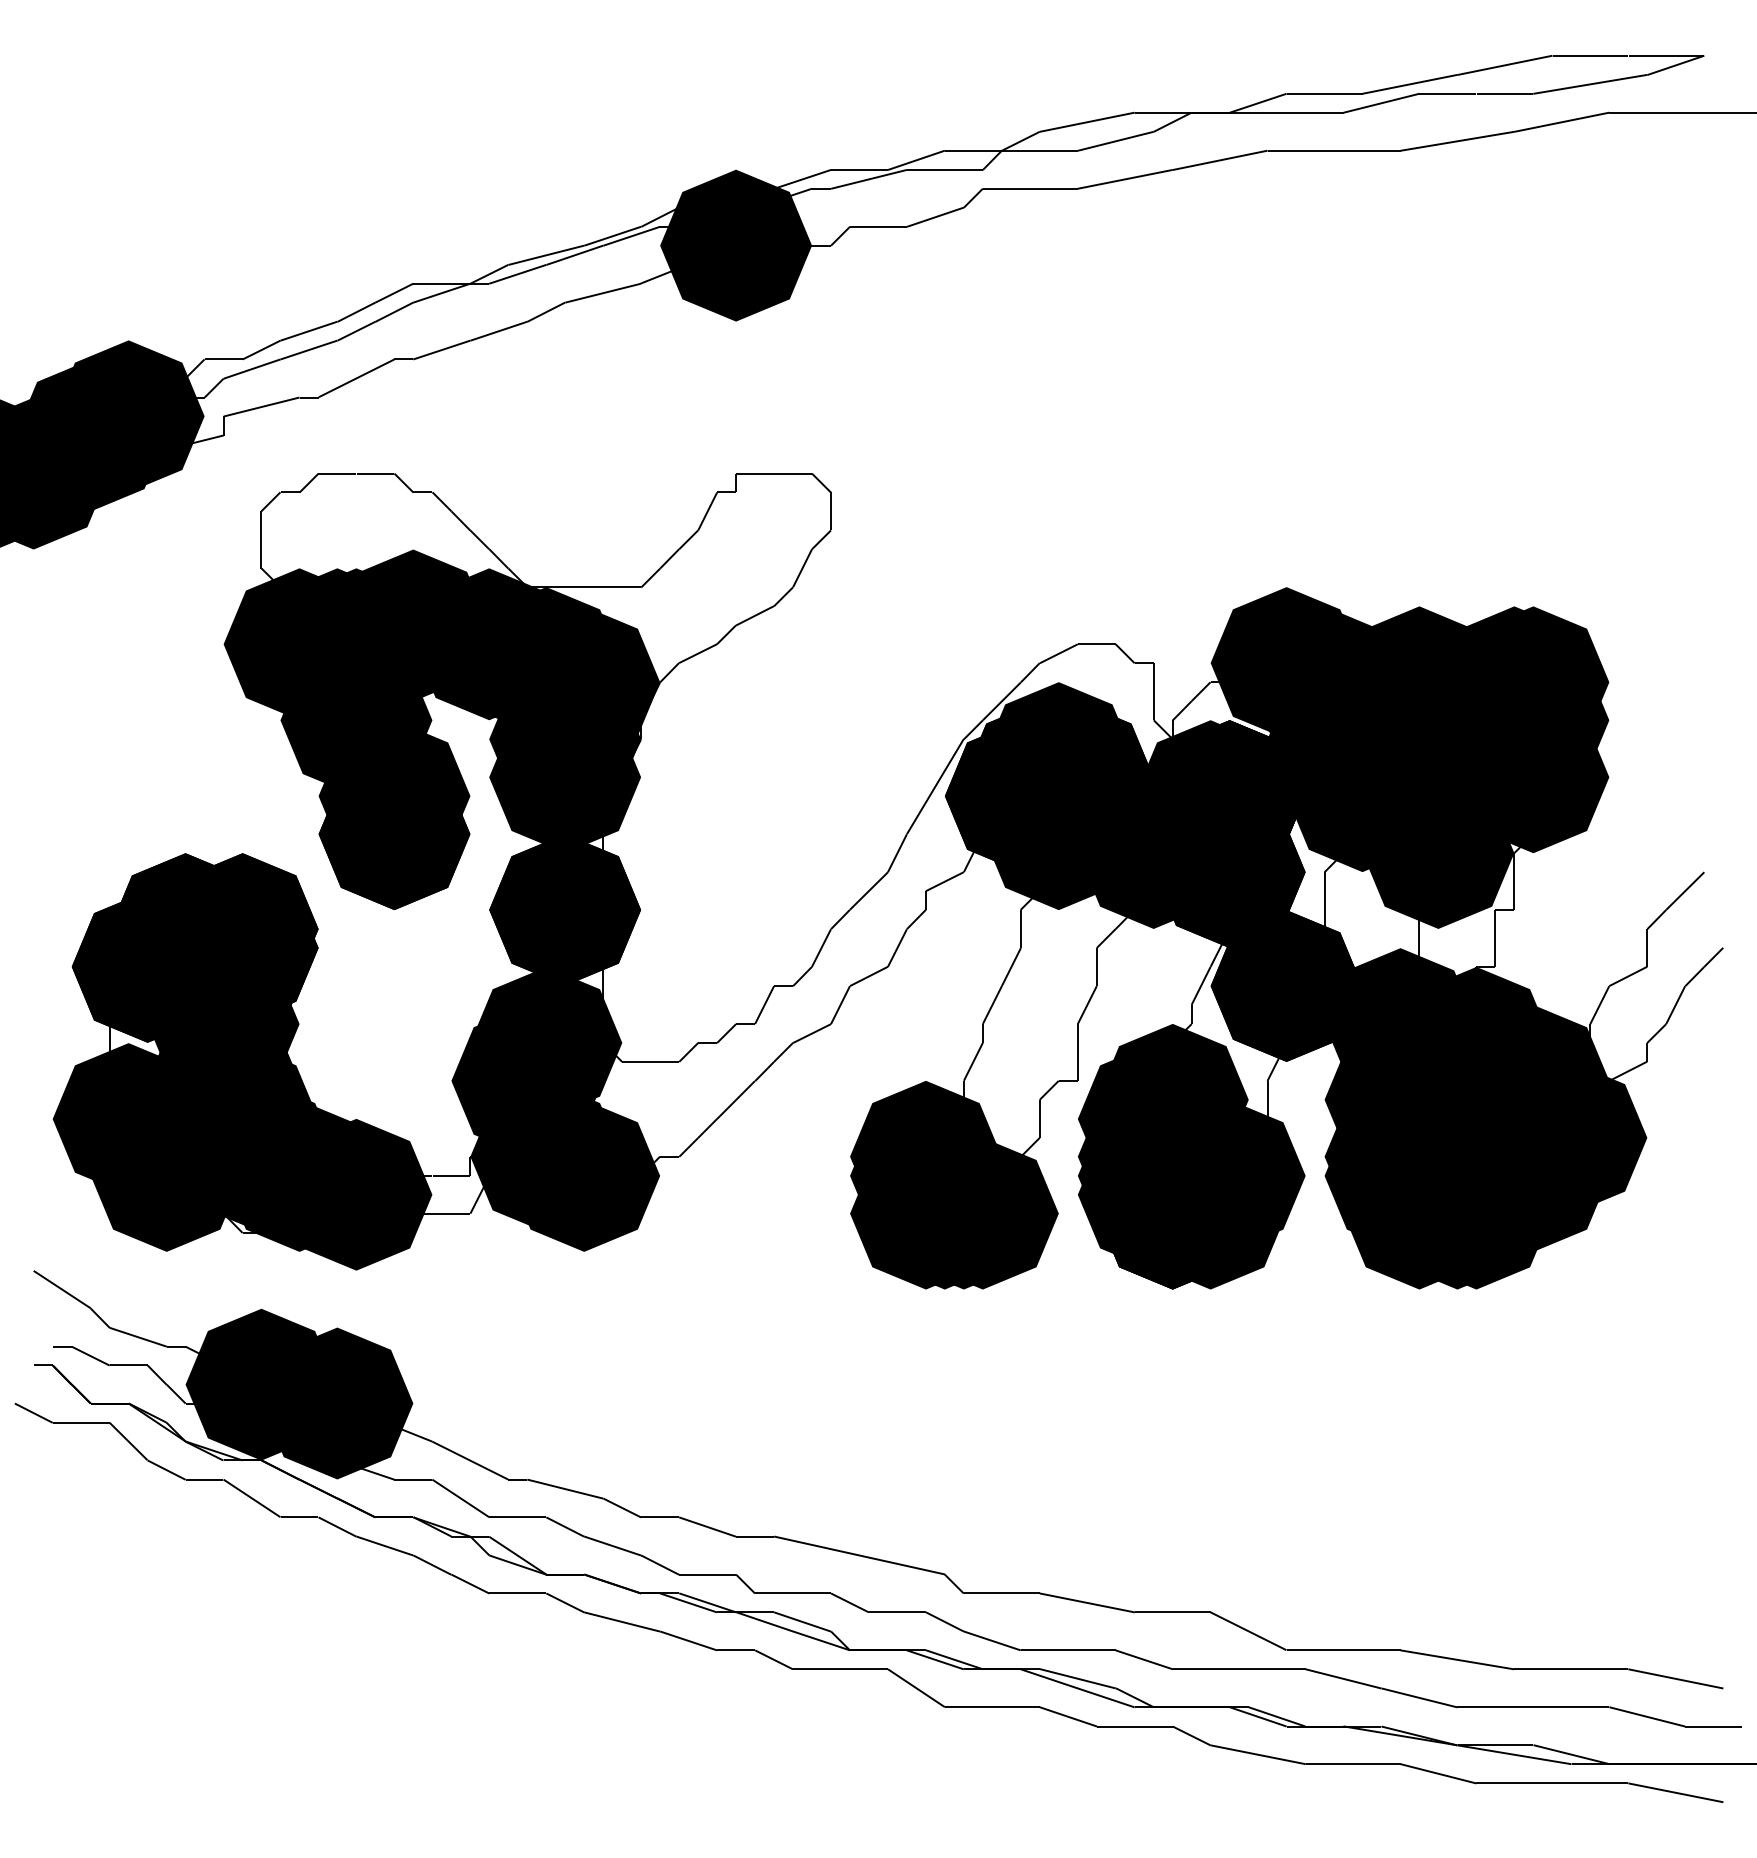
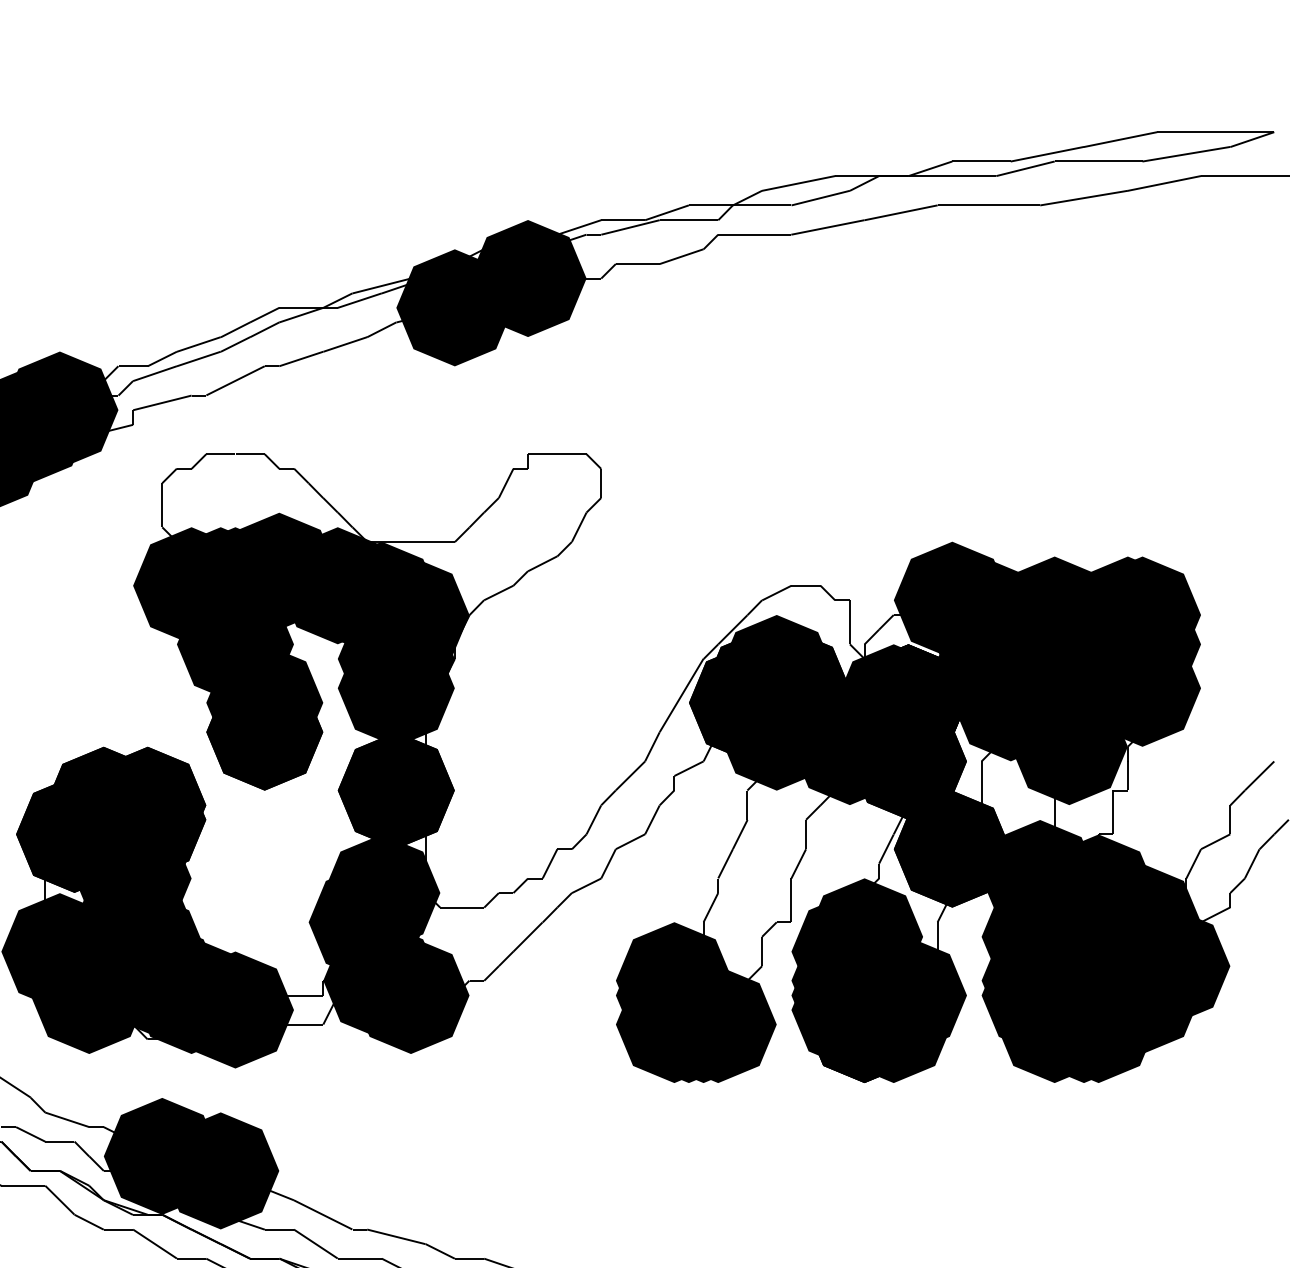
fill: (641, 283) -> (455, 307), added

